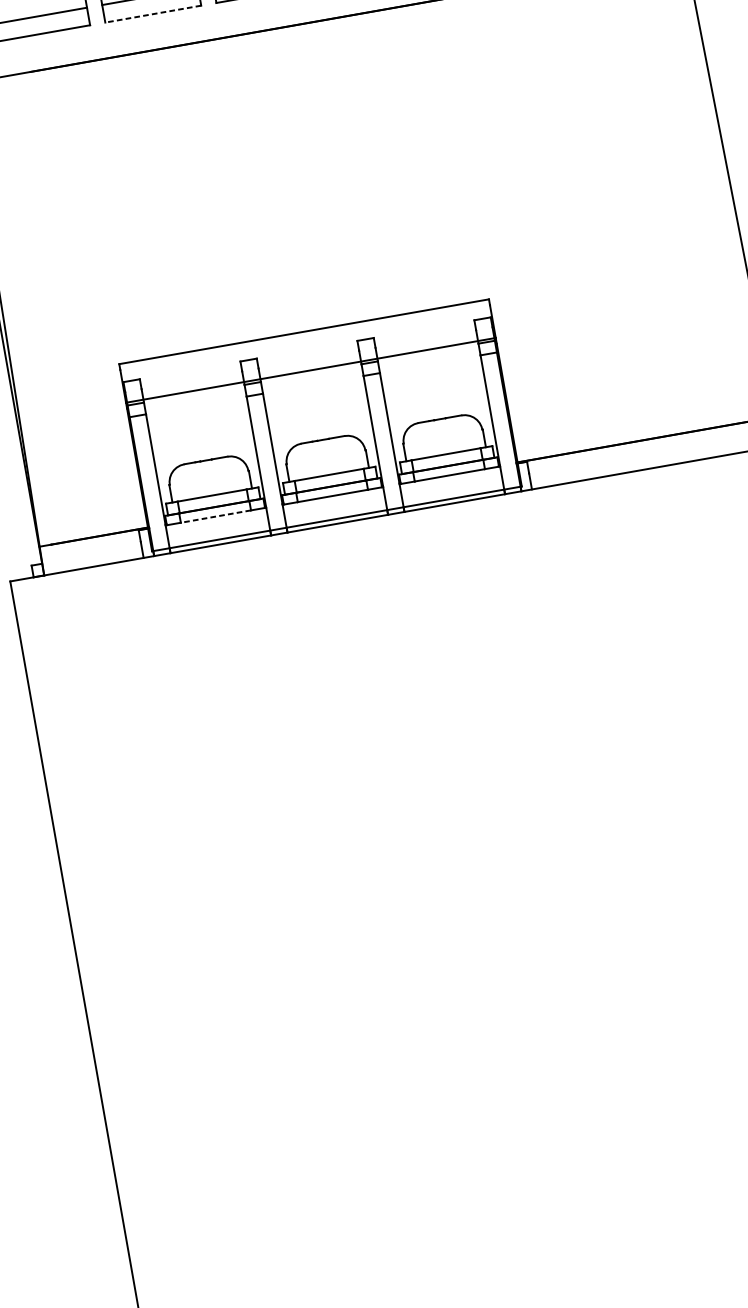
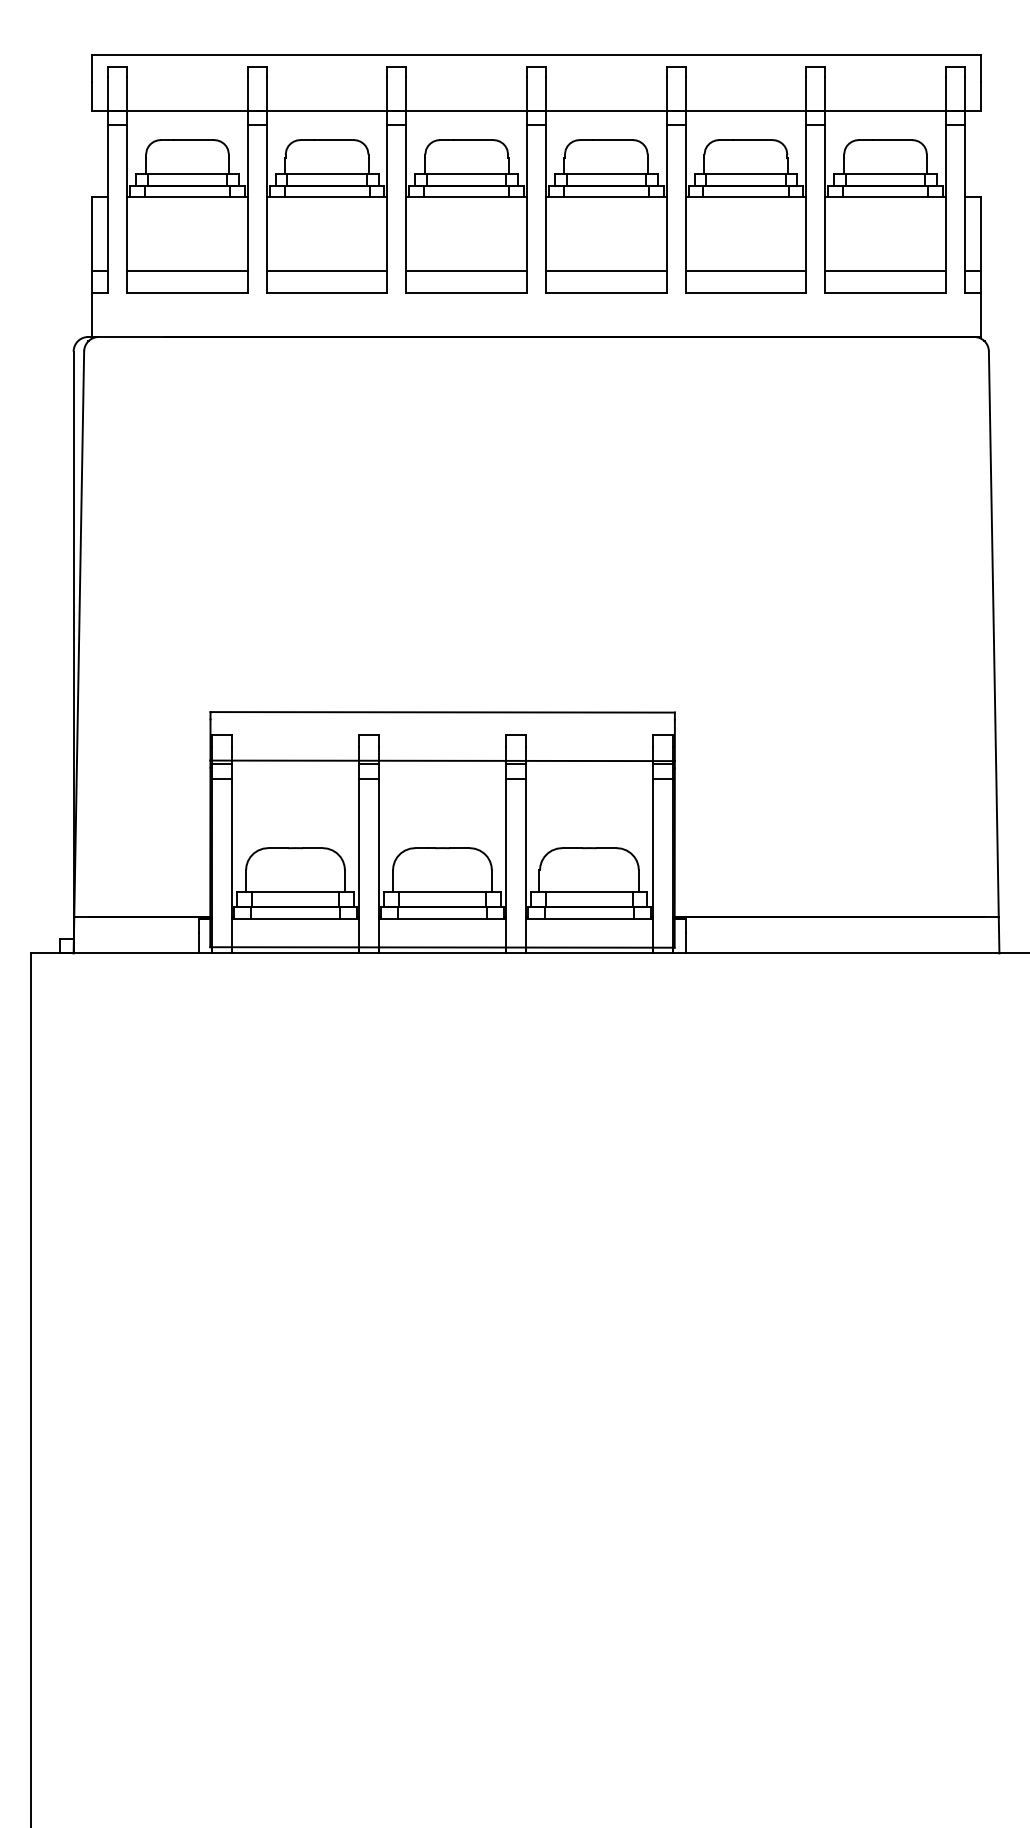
line: (152, 13) -> (326, 292), dashed -> solid
line: (215, 516) -> (295, 918), dashed -> solid

